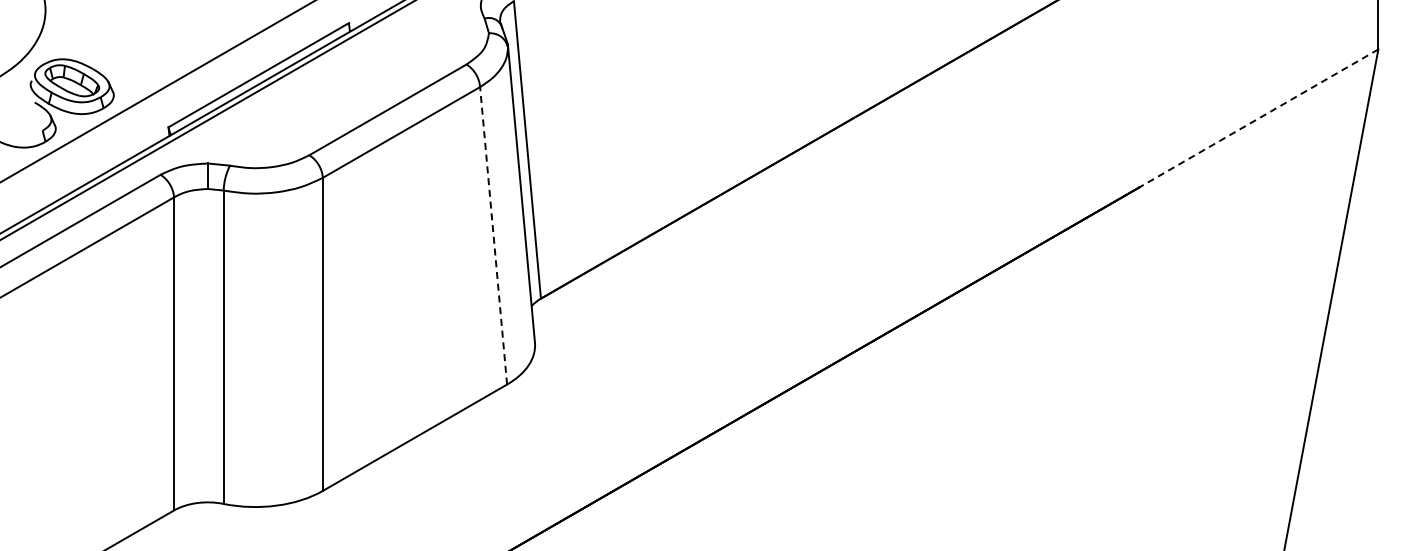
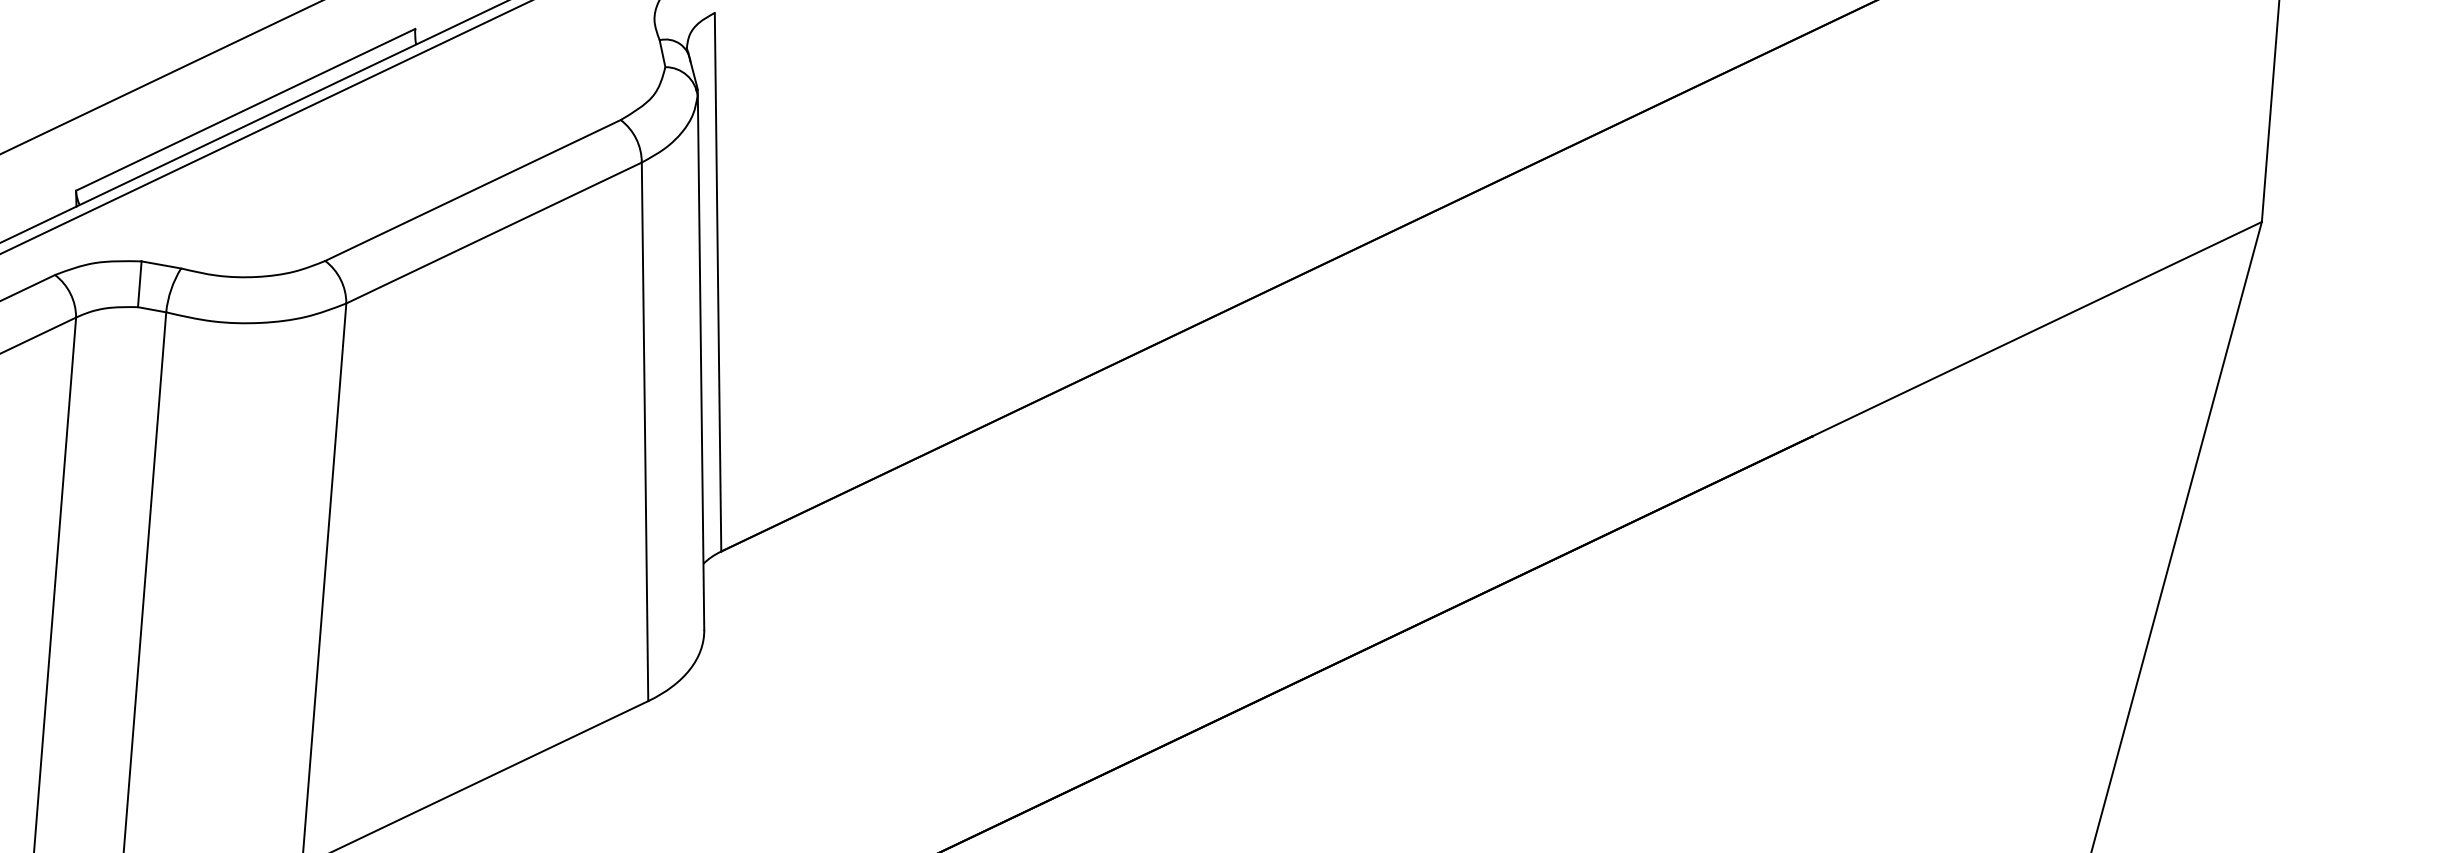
line: (1258, 118) -> (2036, 329), dashed -> solid
line: (493, 235) -> (644, 431), dashed -> solid

